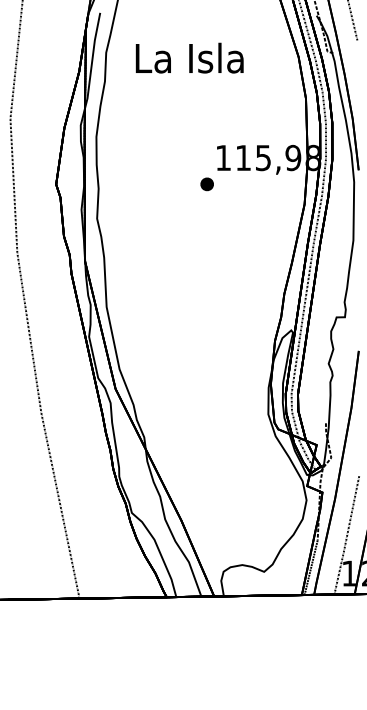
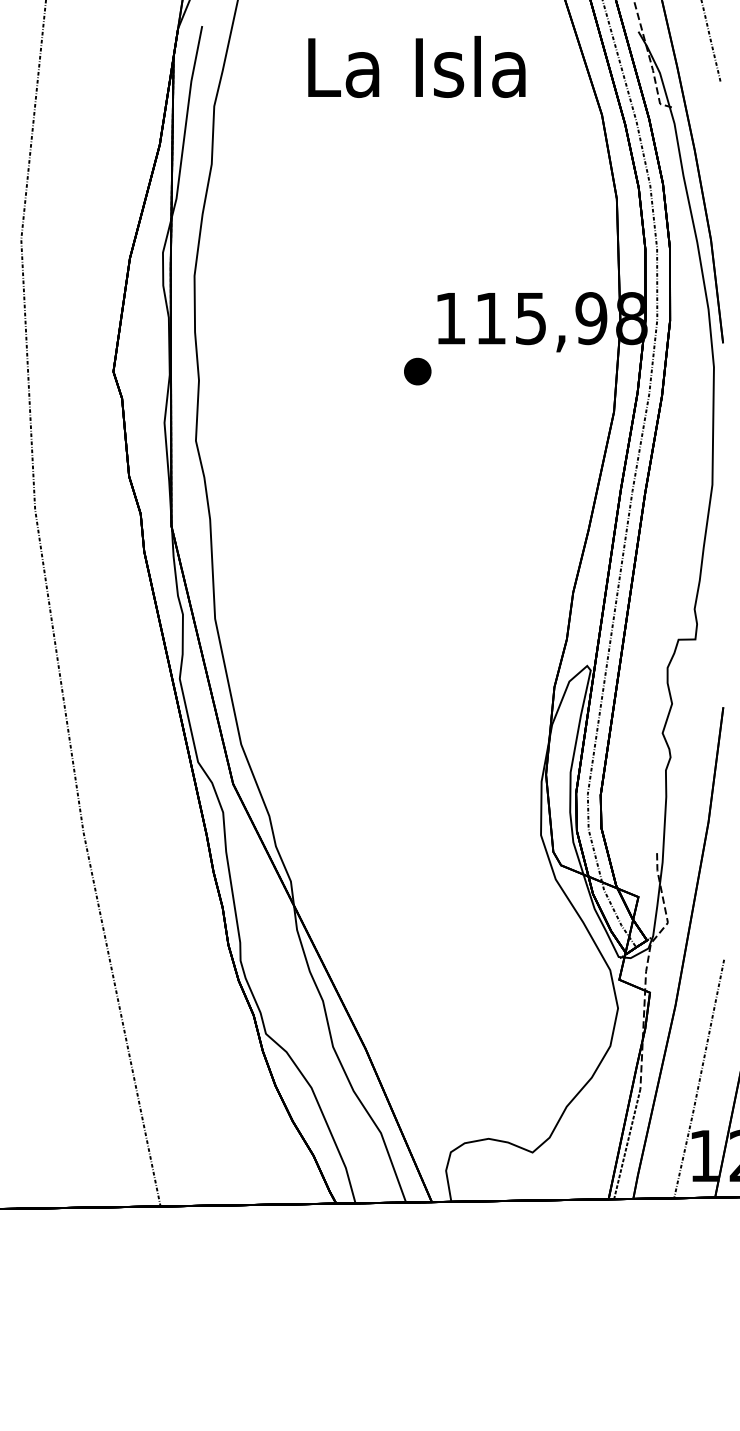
text: (189, 57) -> (416, 65), moved

